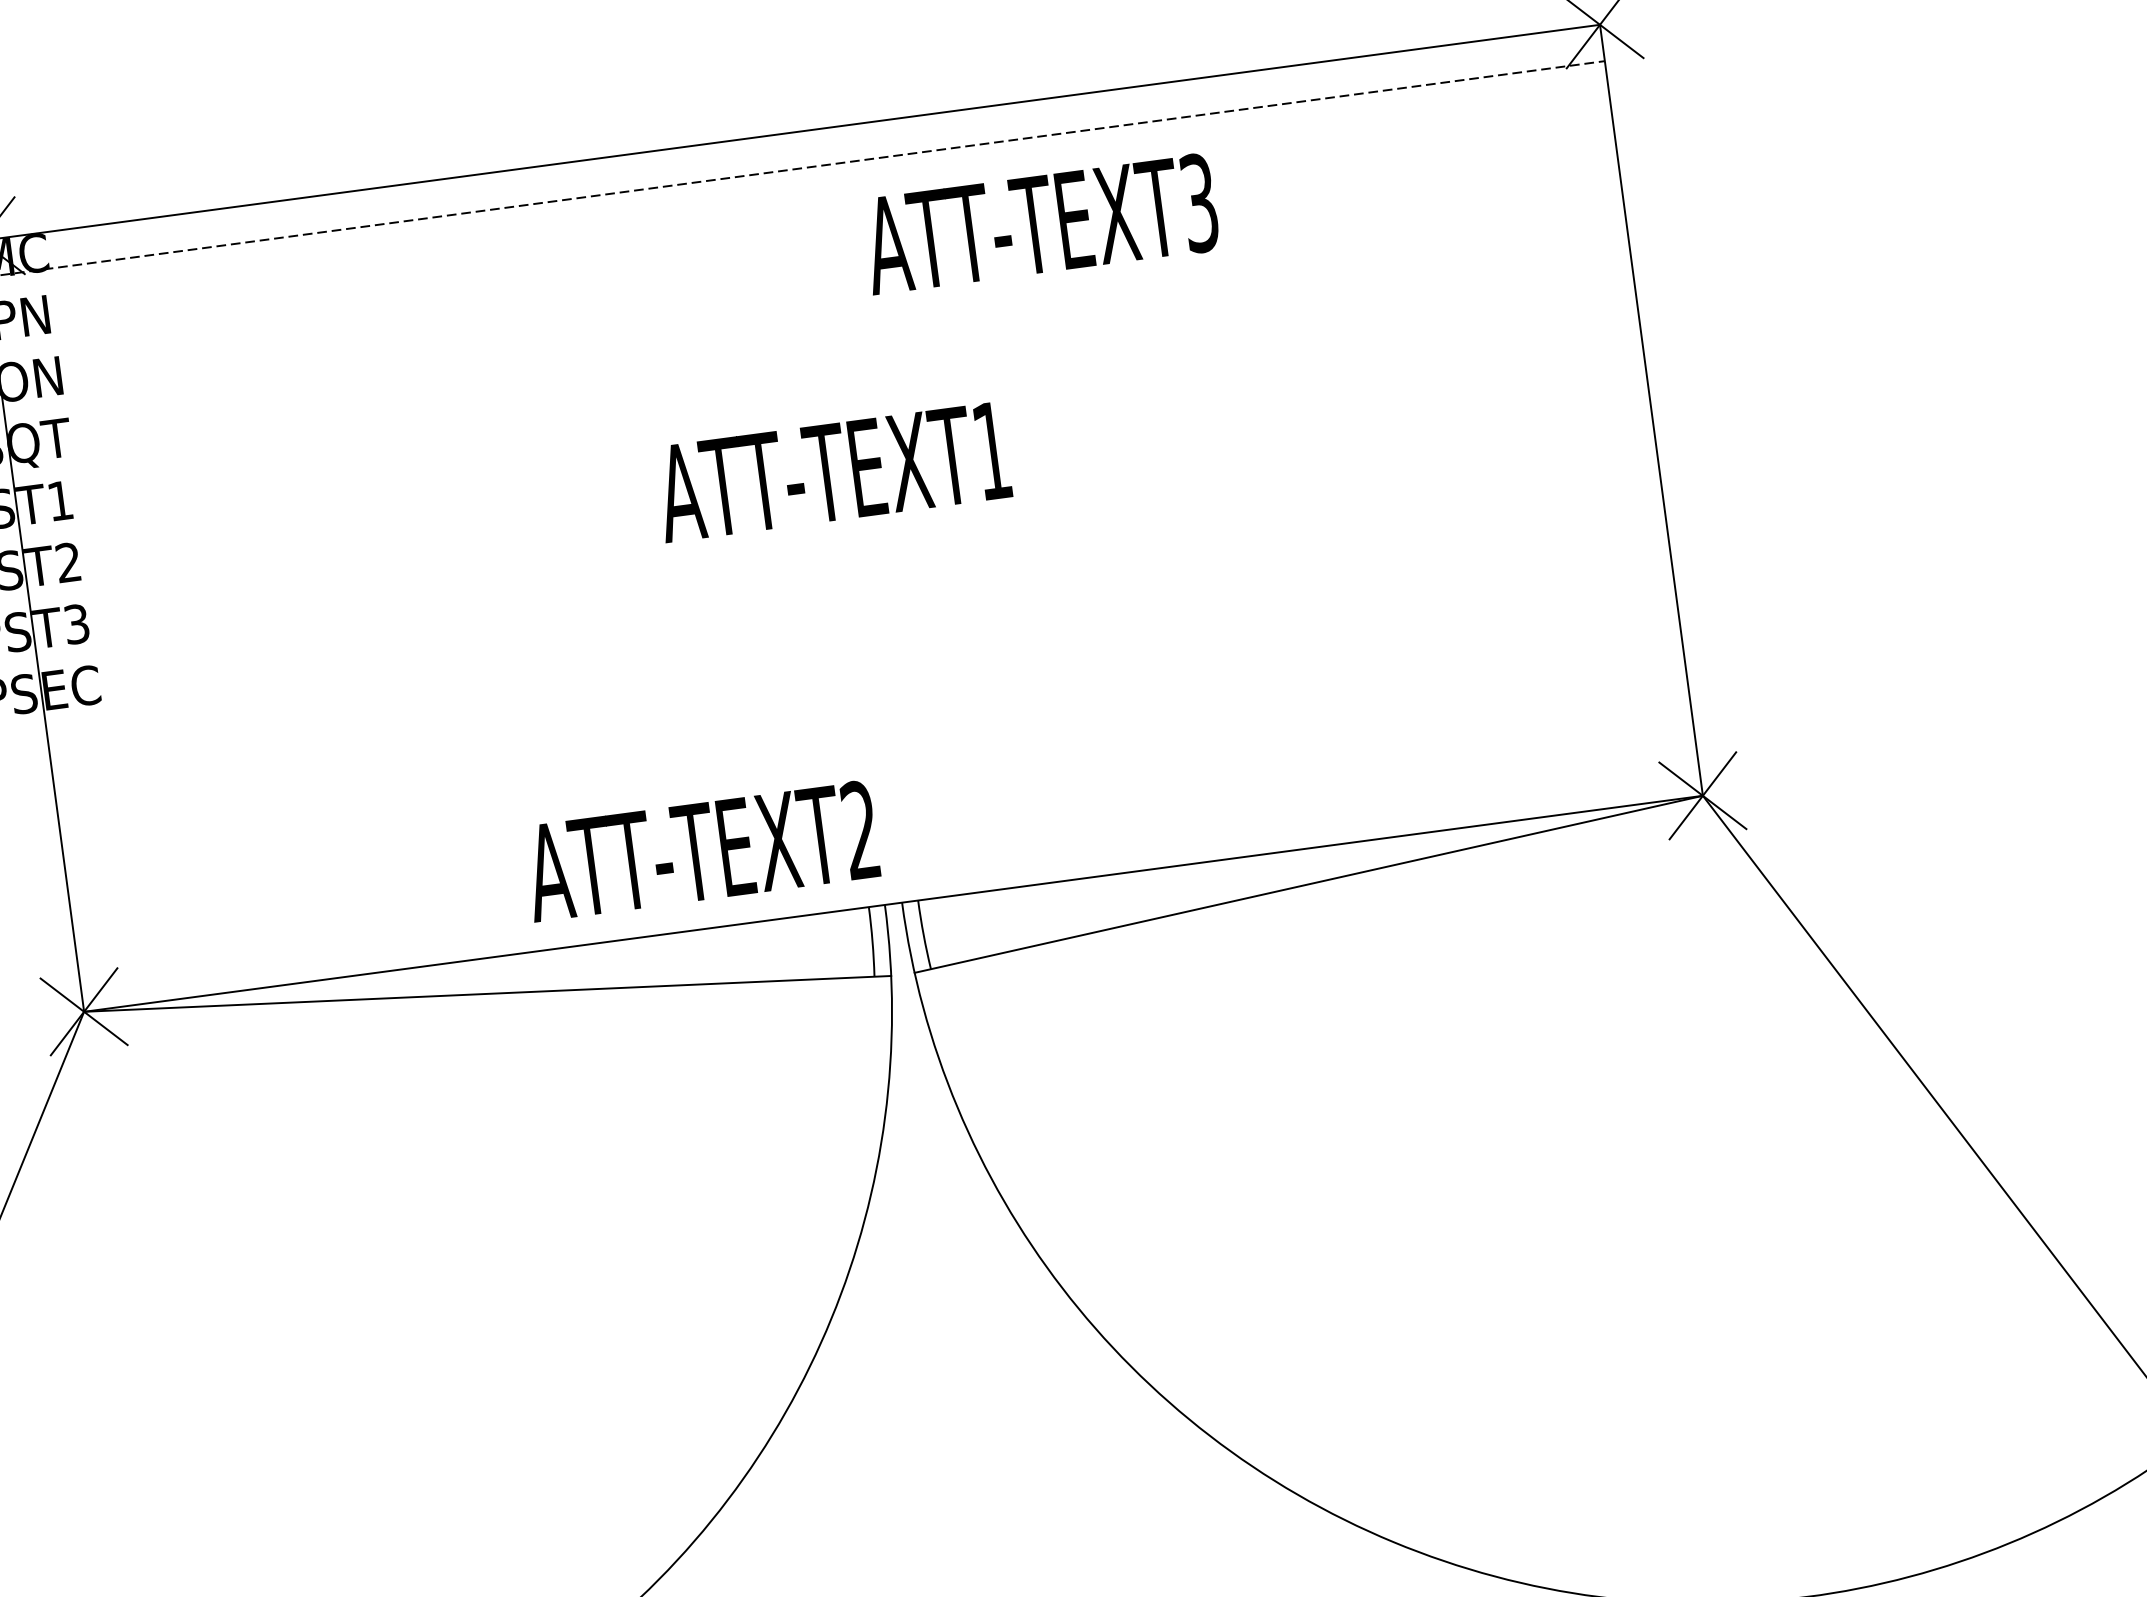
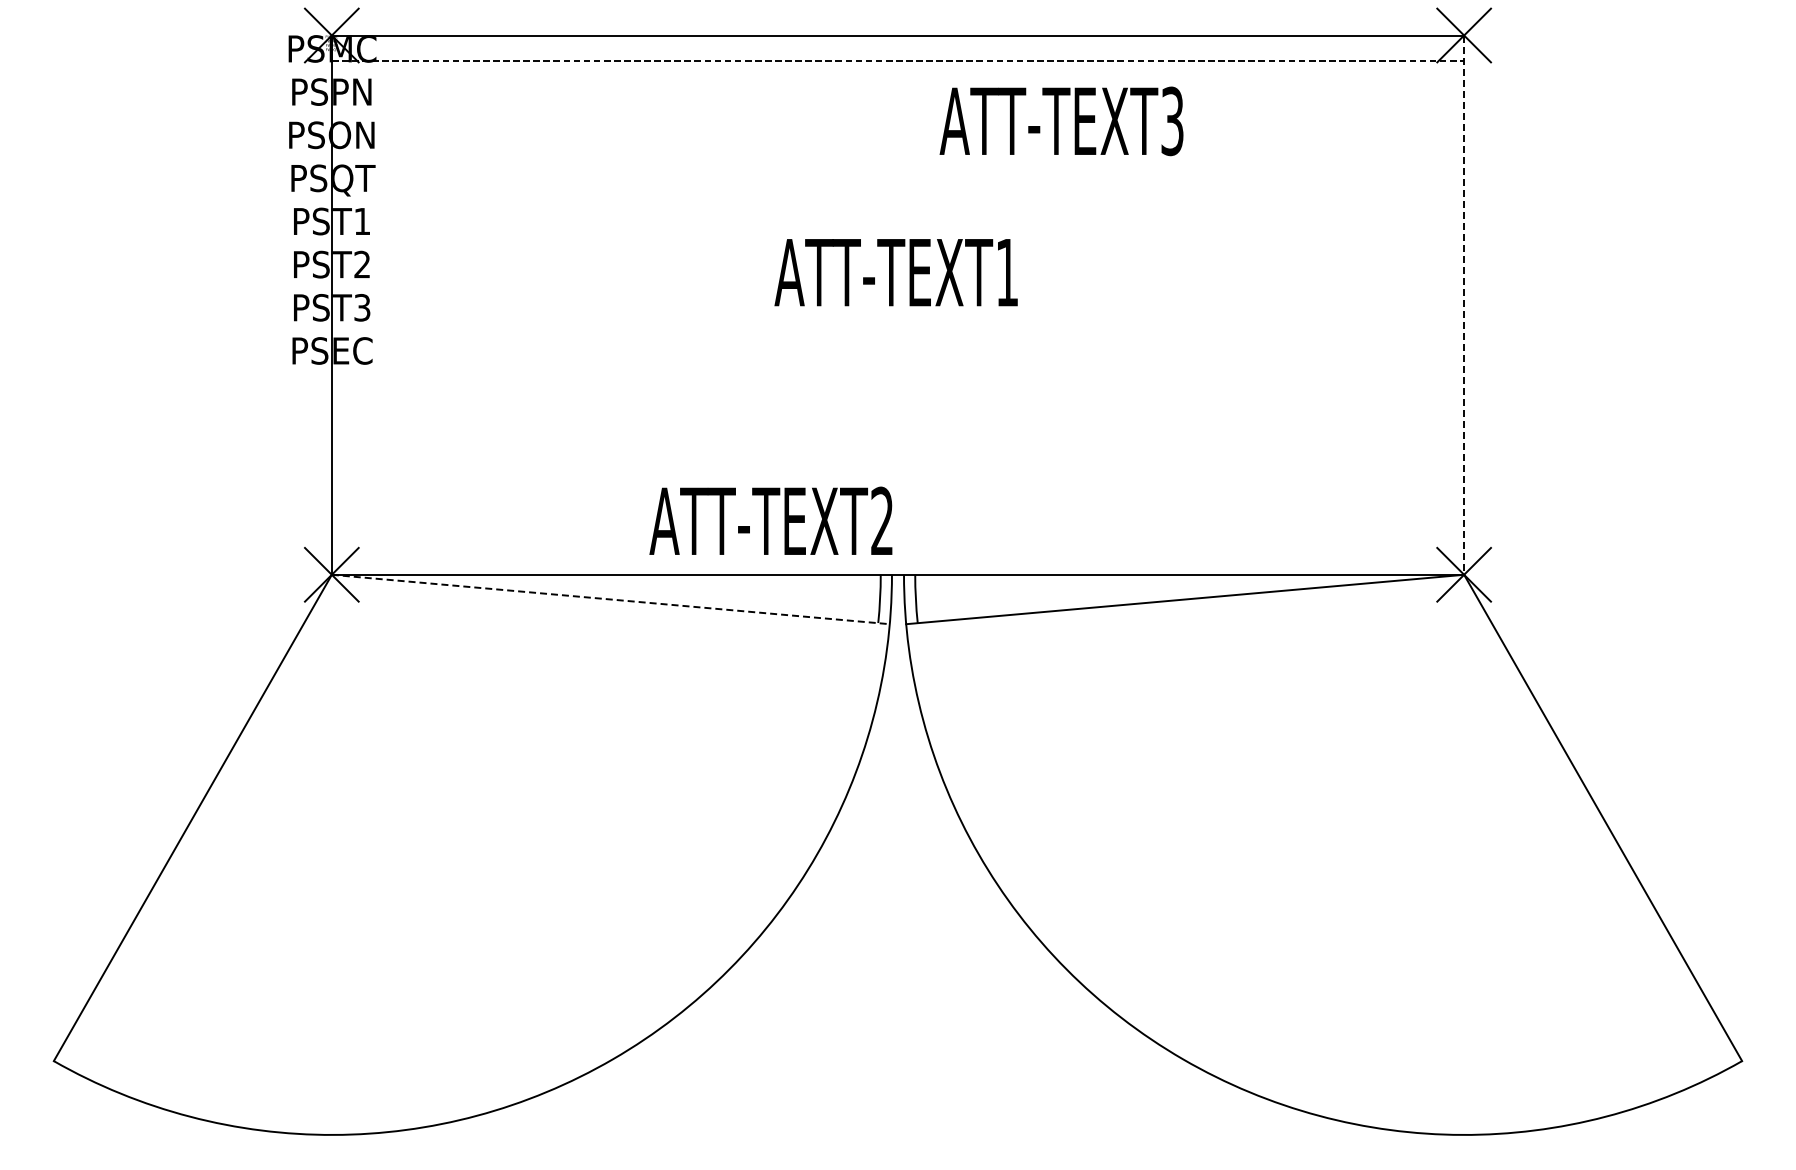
line: (1652, 410) -> (1464, 305), solid -> dashed
line: (488, 993) -> (611, 599), solid -> dashed

